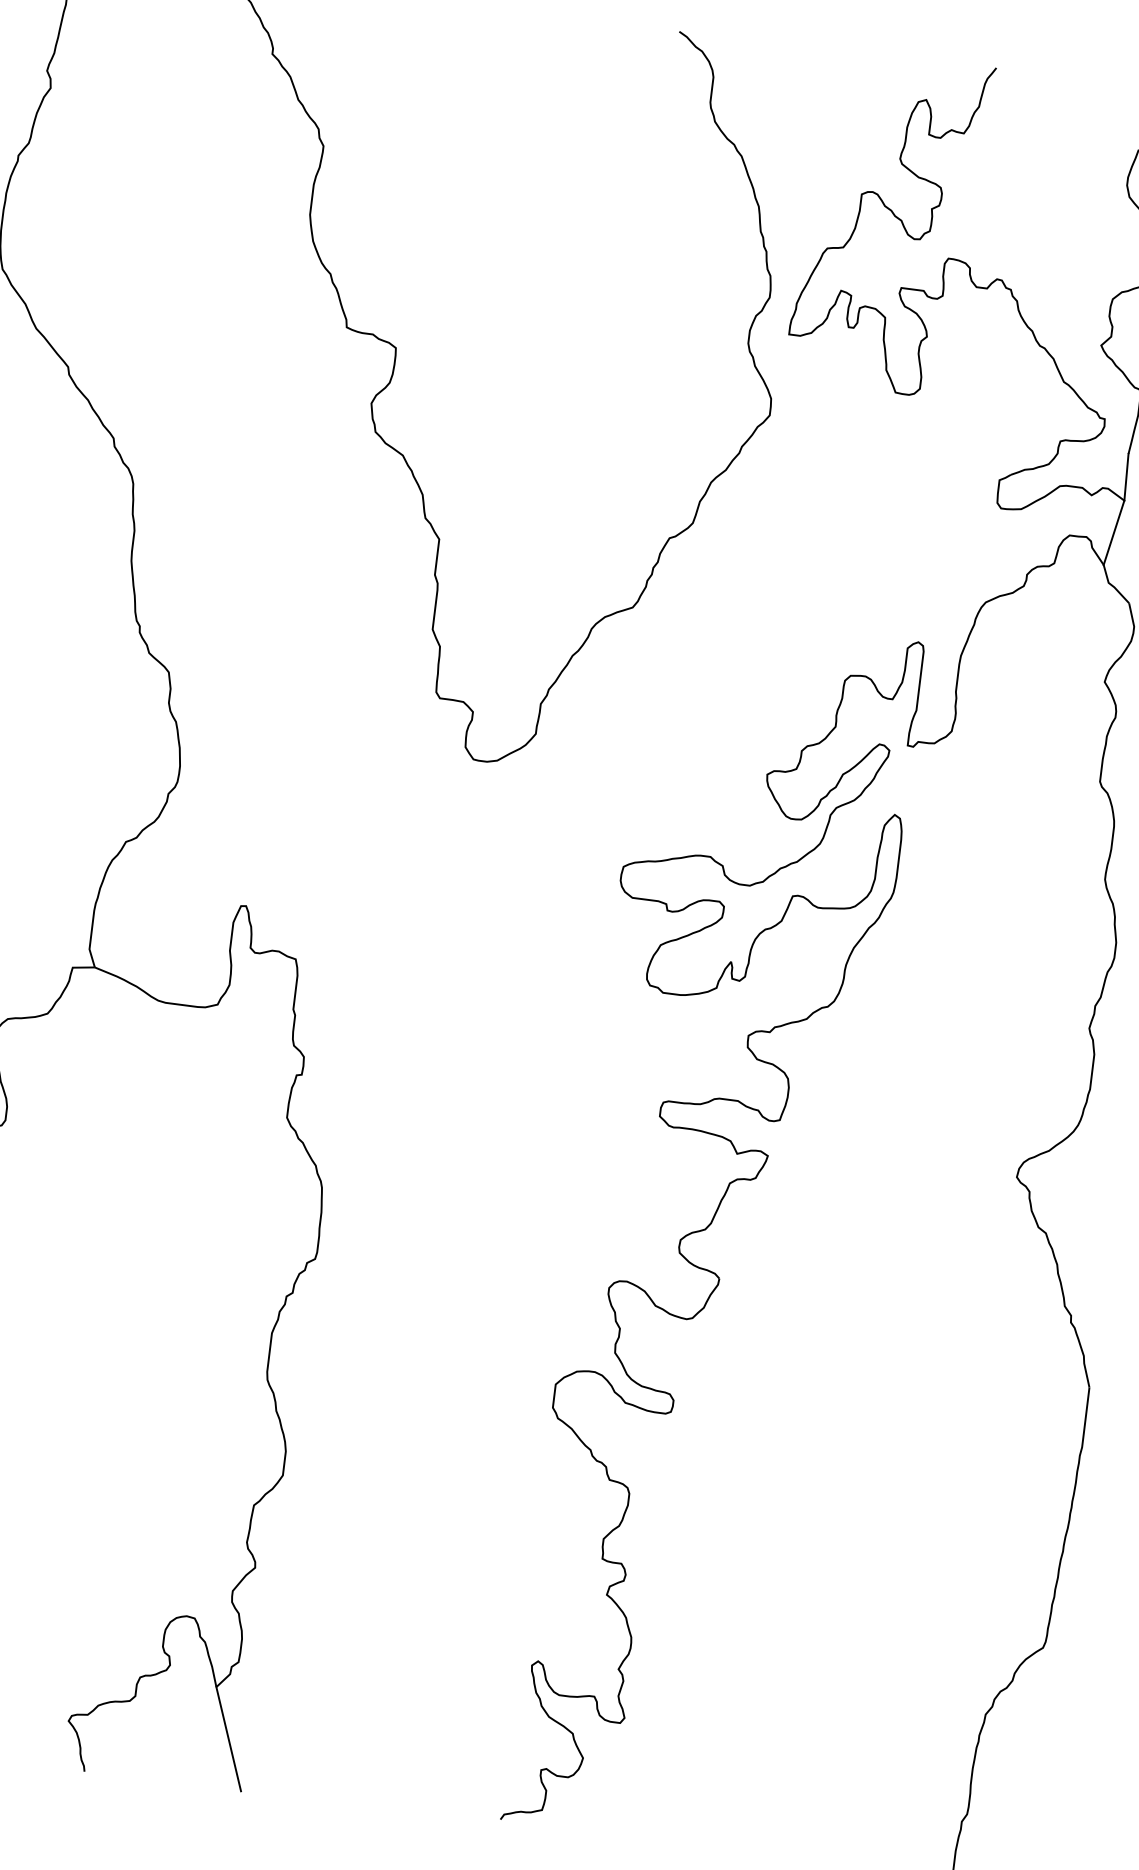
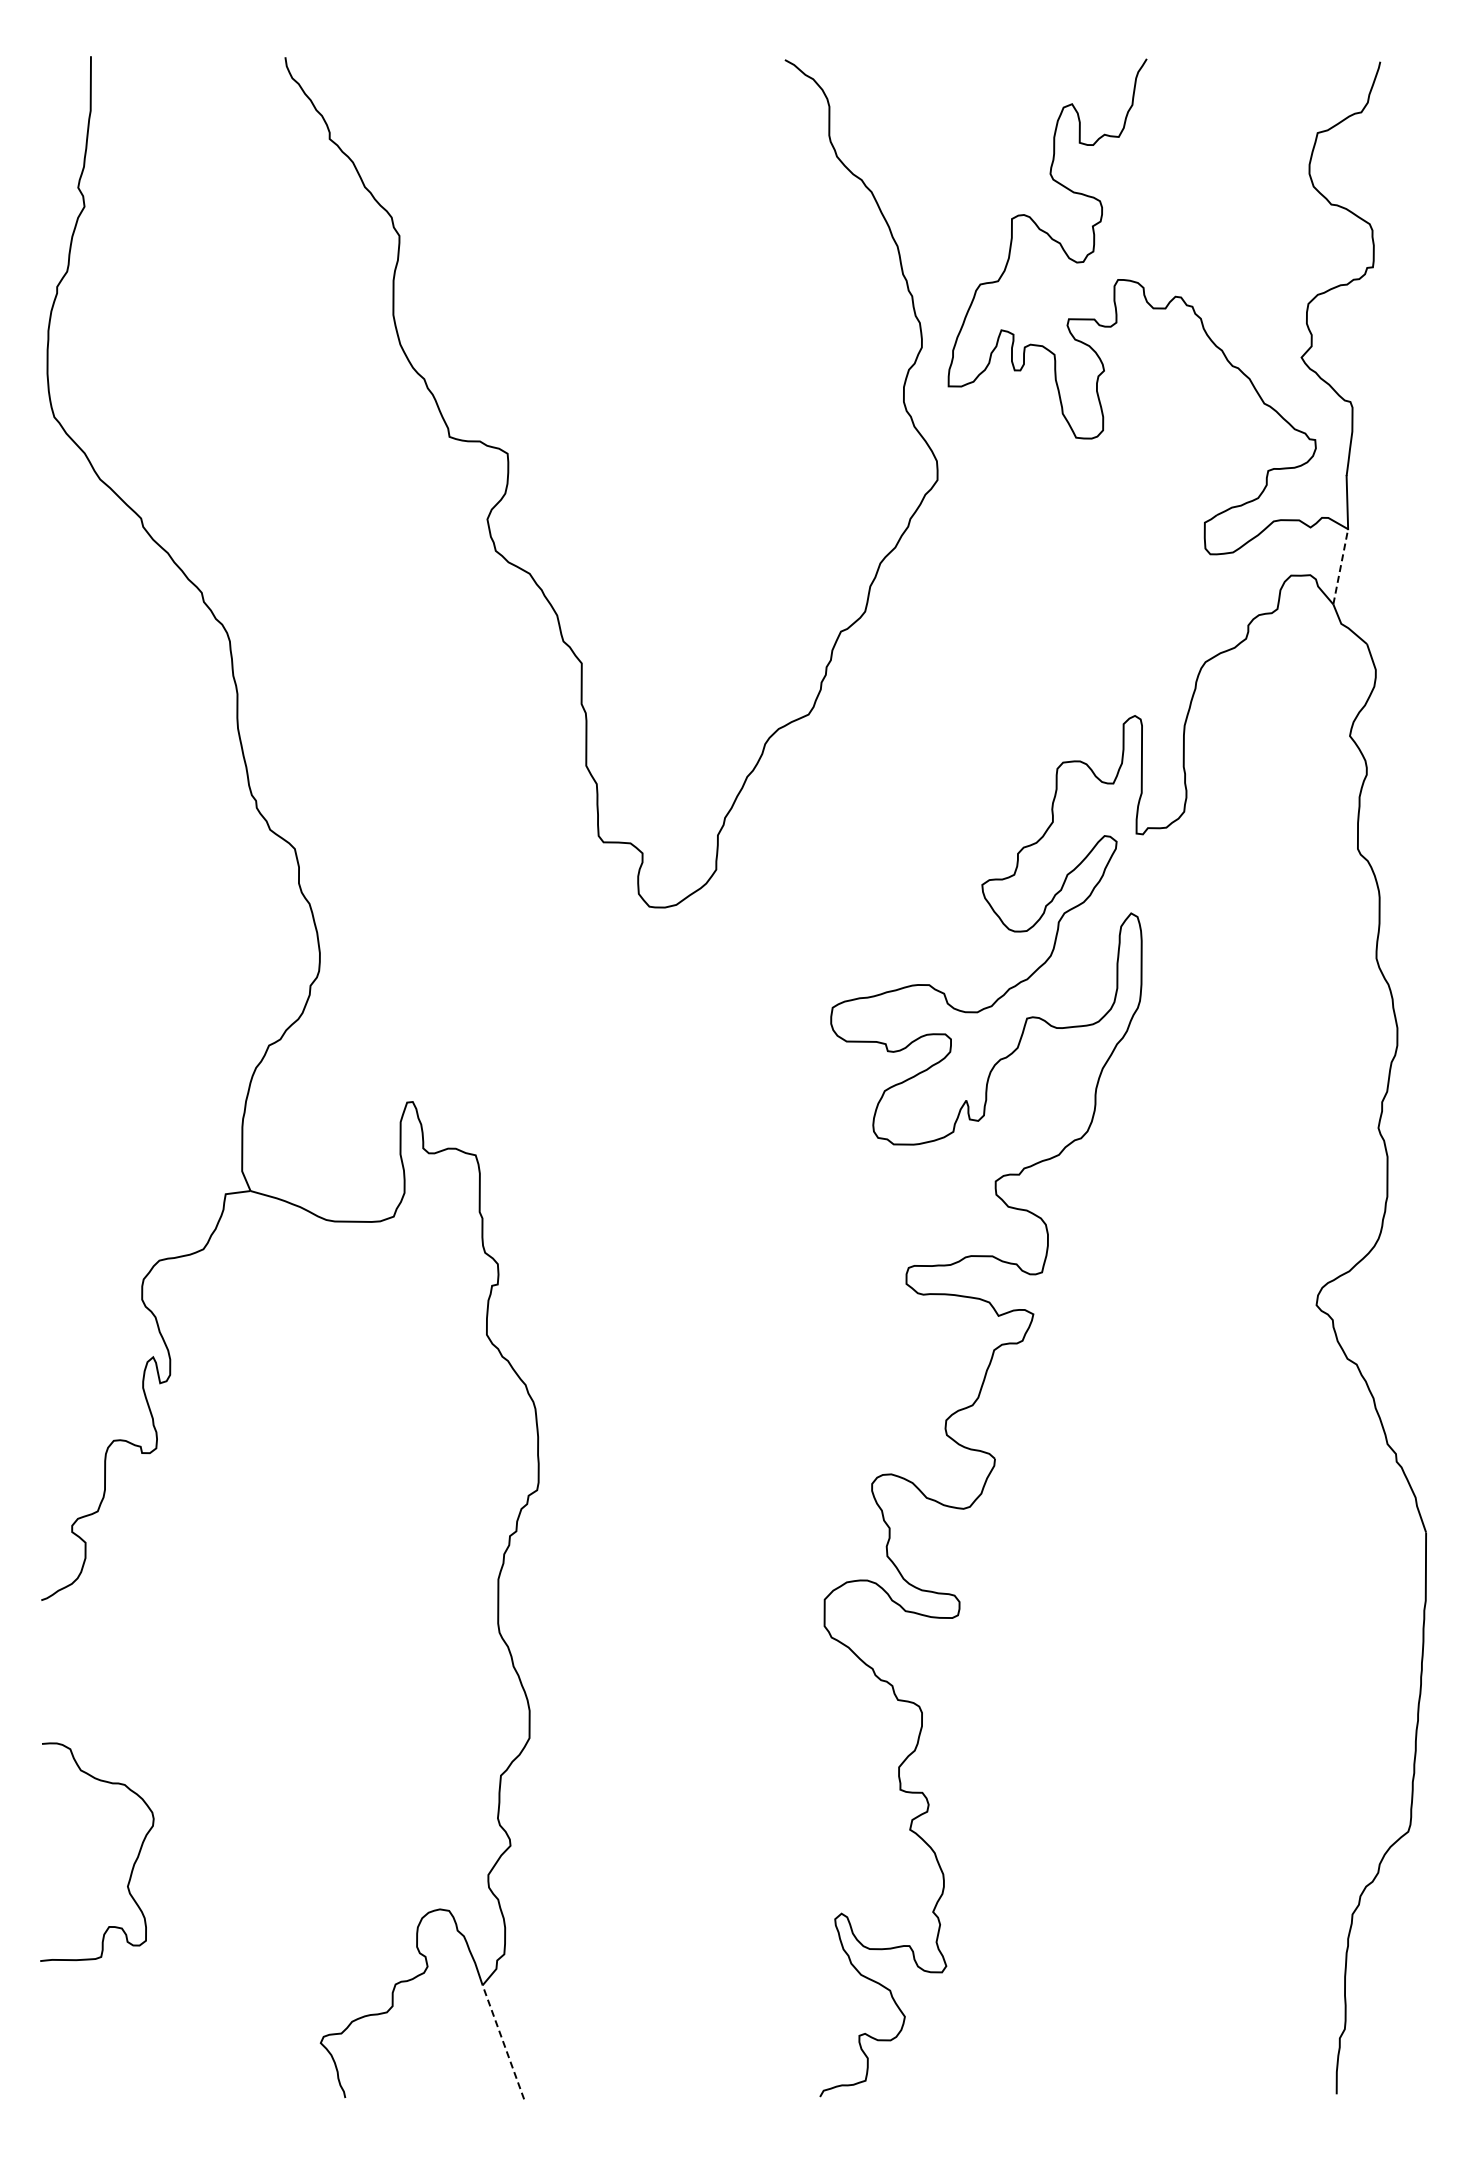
line: (1113, 532) -> (1340, 566), solid -> dashed
line: (228, 1739) -> (503, 2042), solid -> dashed

